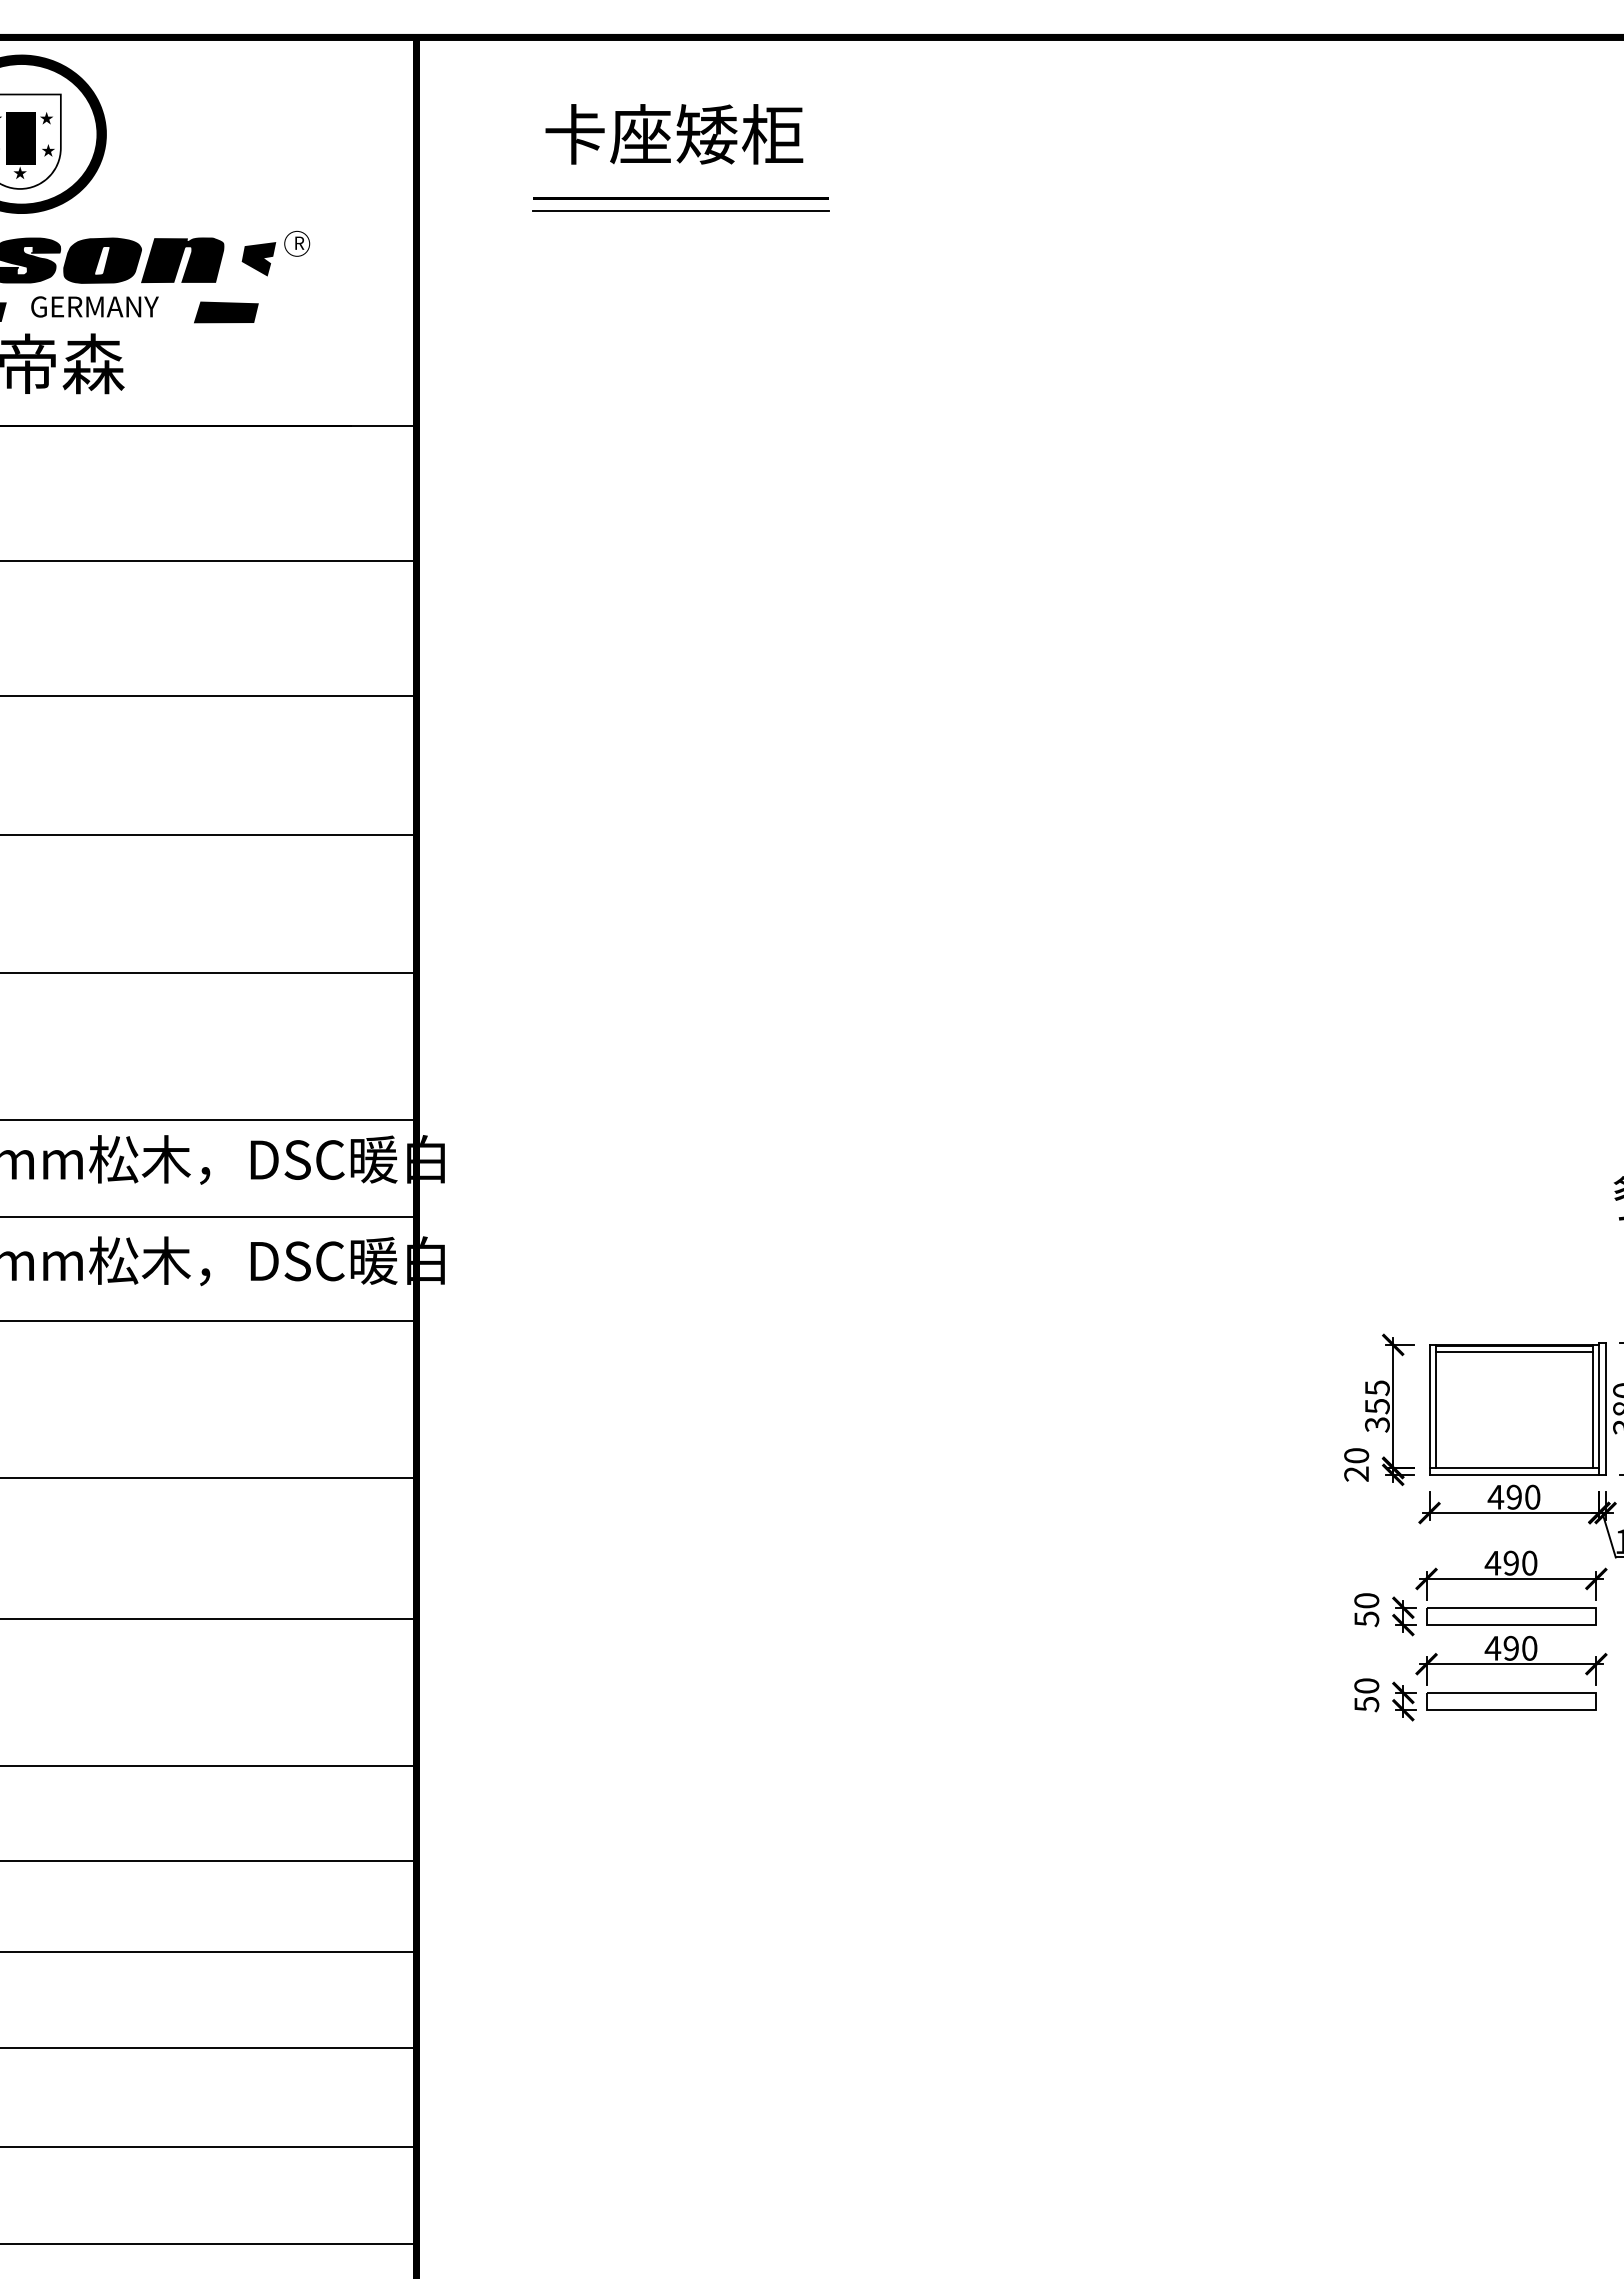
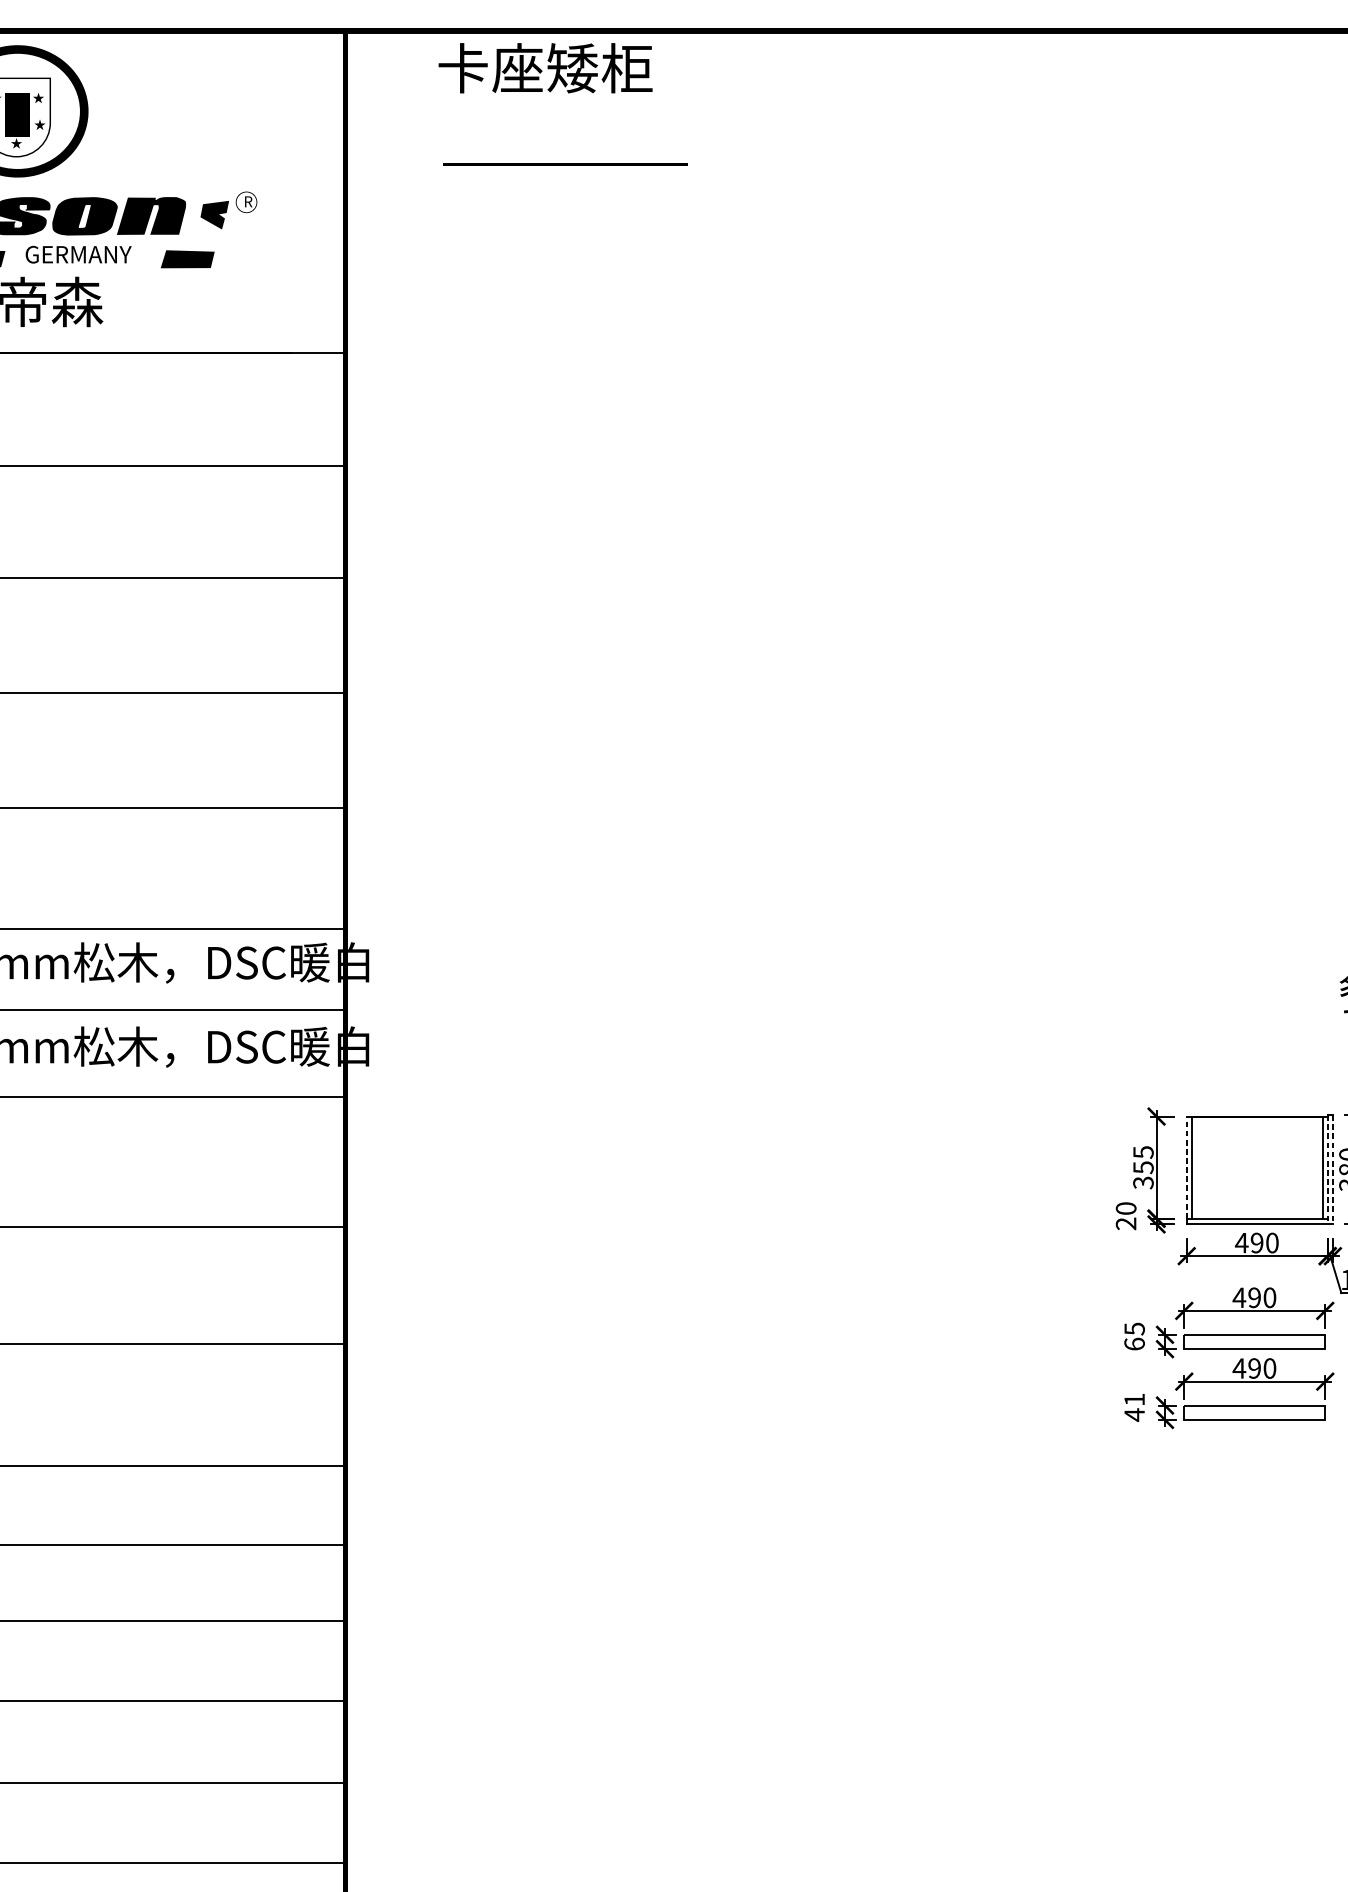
text: (674, 134) -> (545, 68), moved
line: (680, 210) -> (564, 174), removed
line: (1514, 1351) -> (1257, 1122), removed
line: (1429, 1406) -> (1186, 1167), solid -> dashed
line: (1599, 1409) -> (1327, 1170), solid -> dashed
line: (1605, 1409) -> (1332, 1170), solid -> dashed
text: (1366, 1610) -> (1134, 1337), 50 -> 65
text: (1366, 1695) -> (1134, 1407), 50 -> 41

